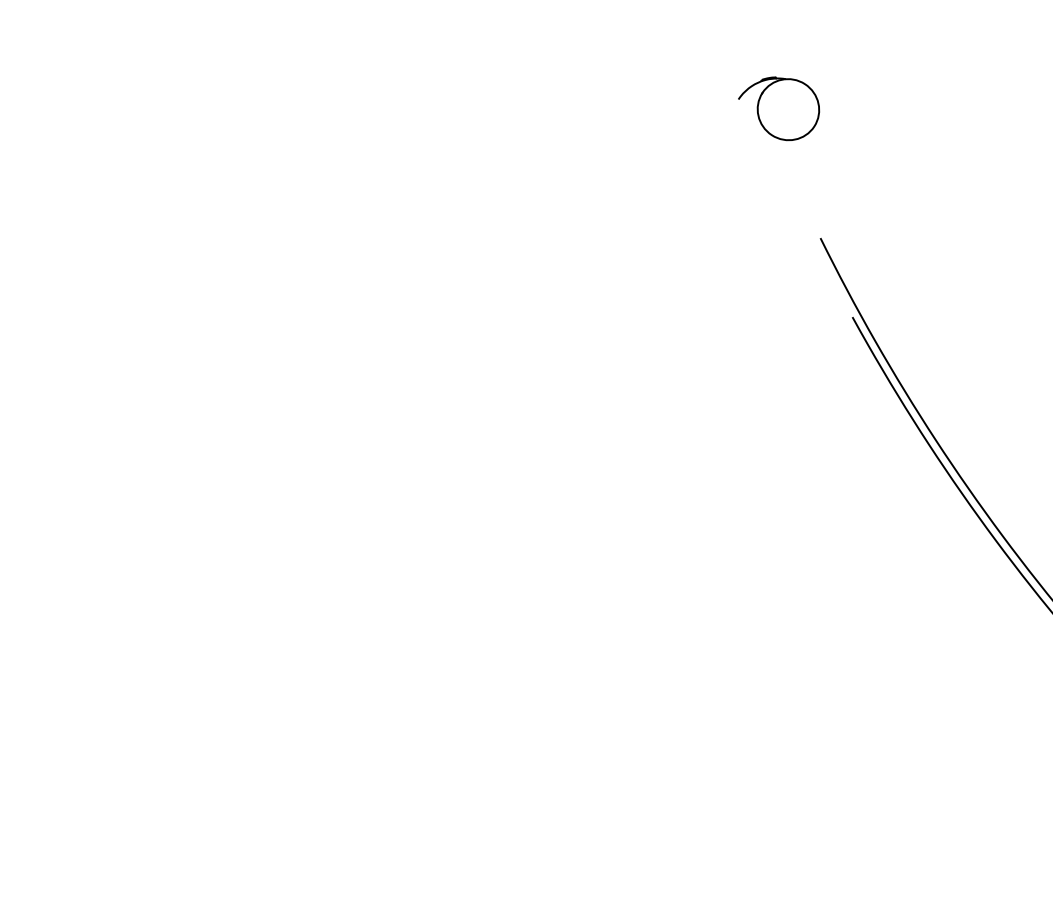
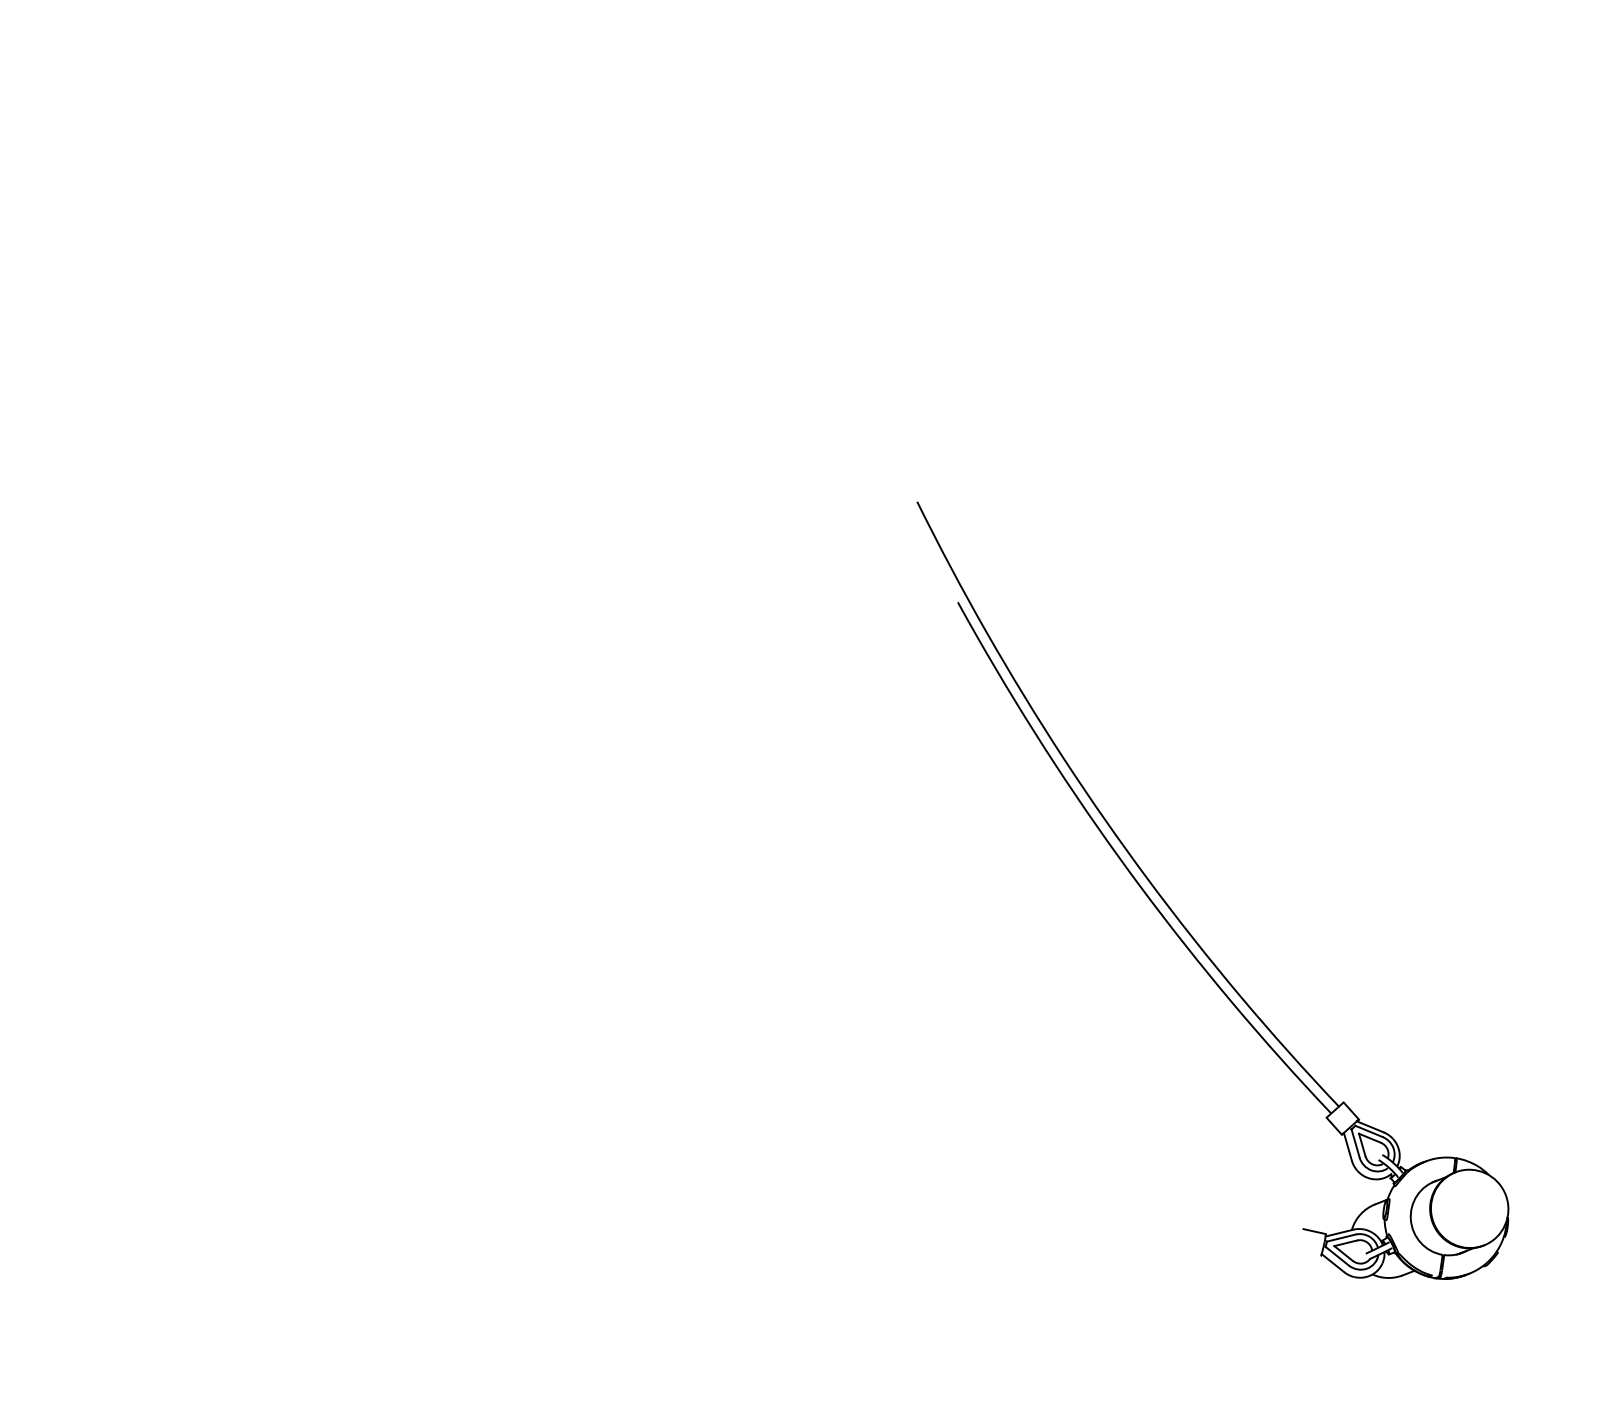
part: (779, 108) -> (864, 337), removed

